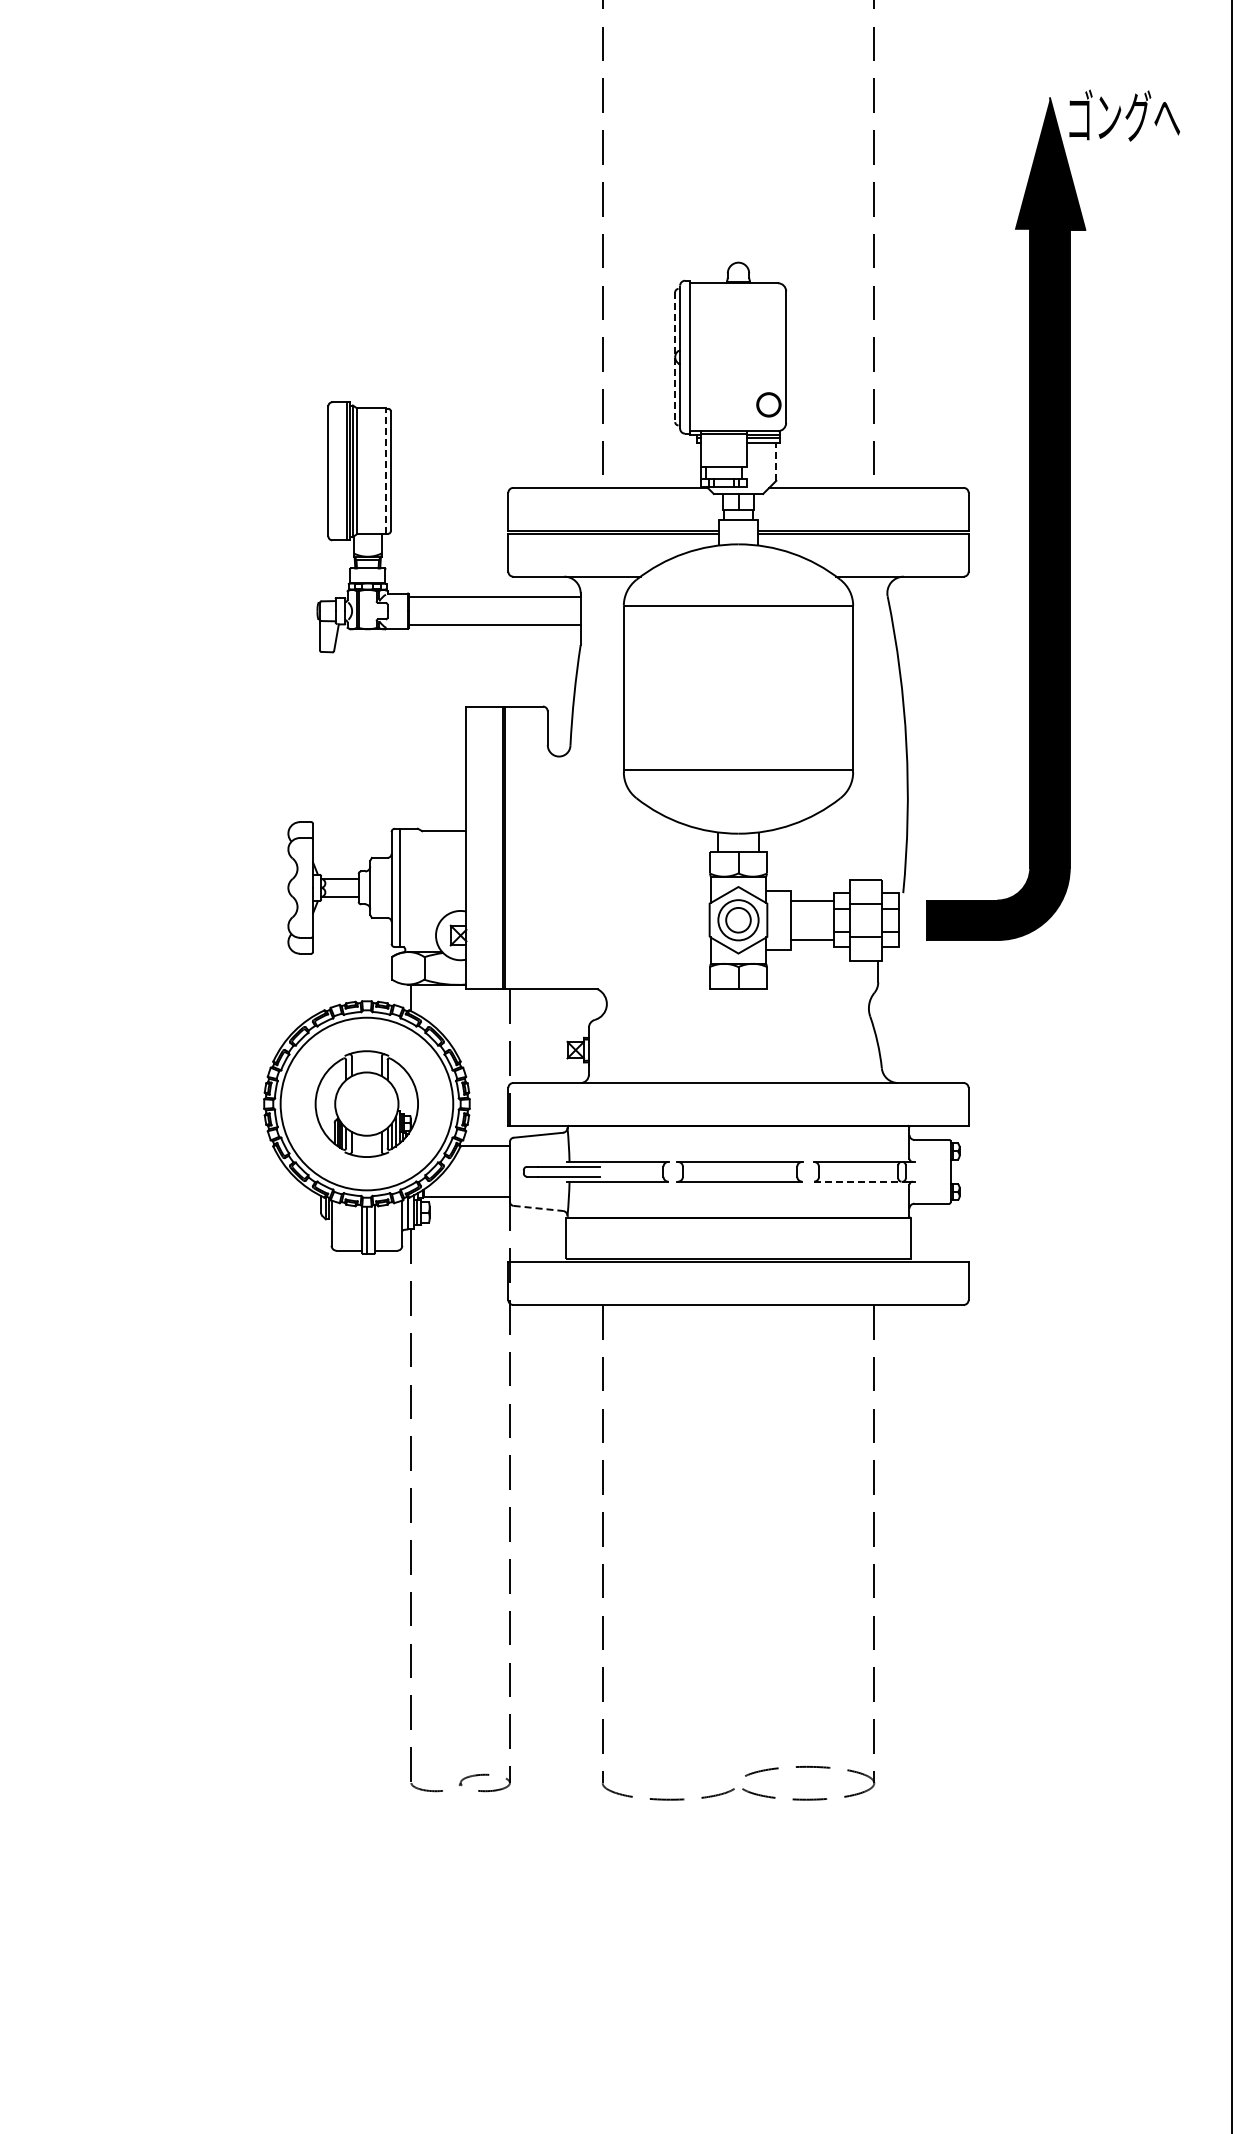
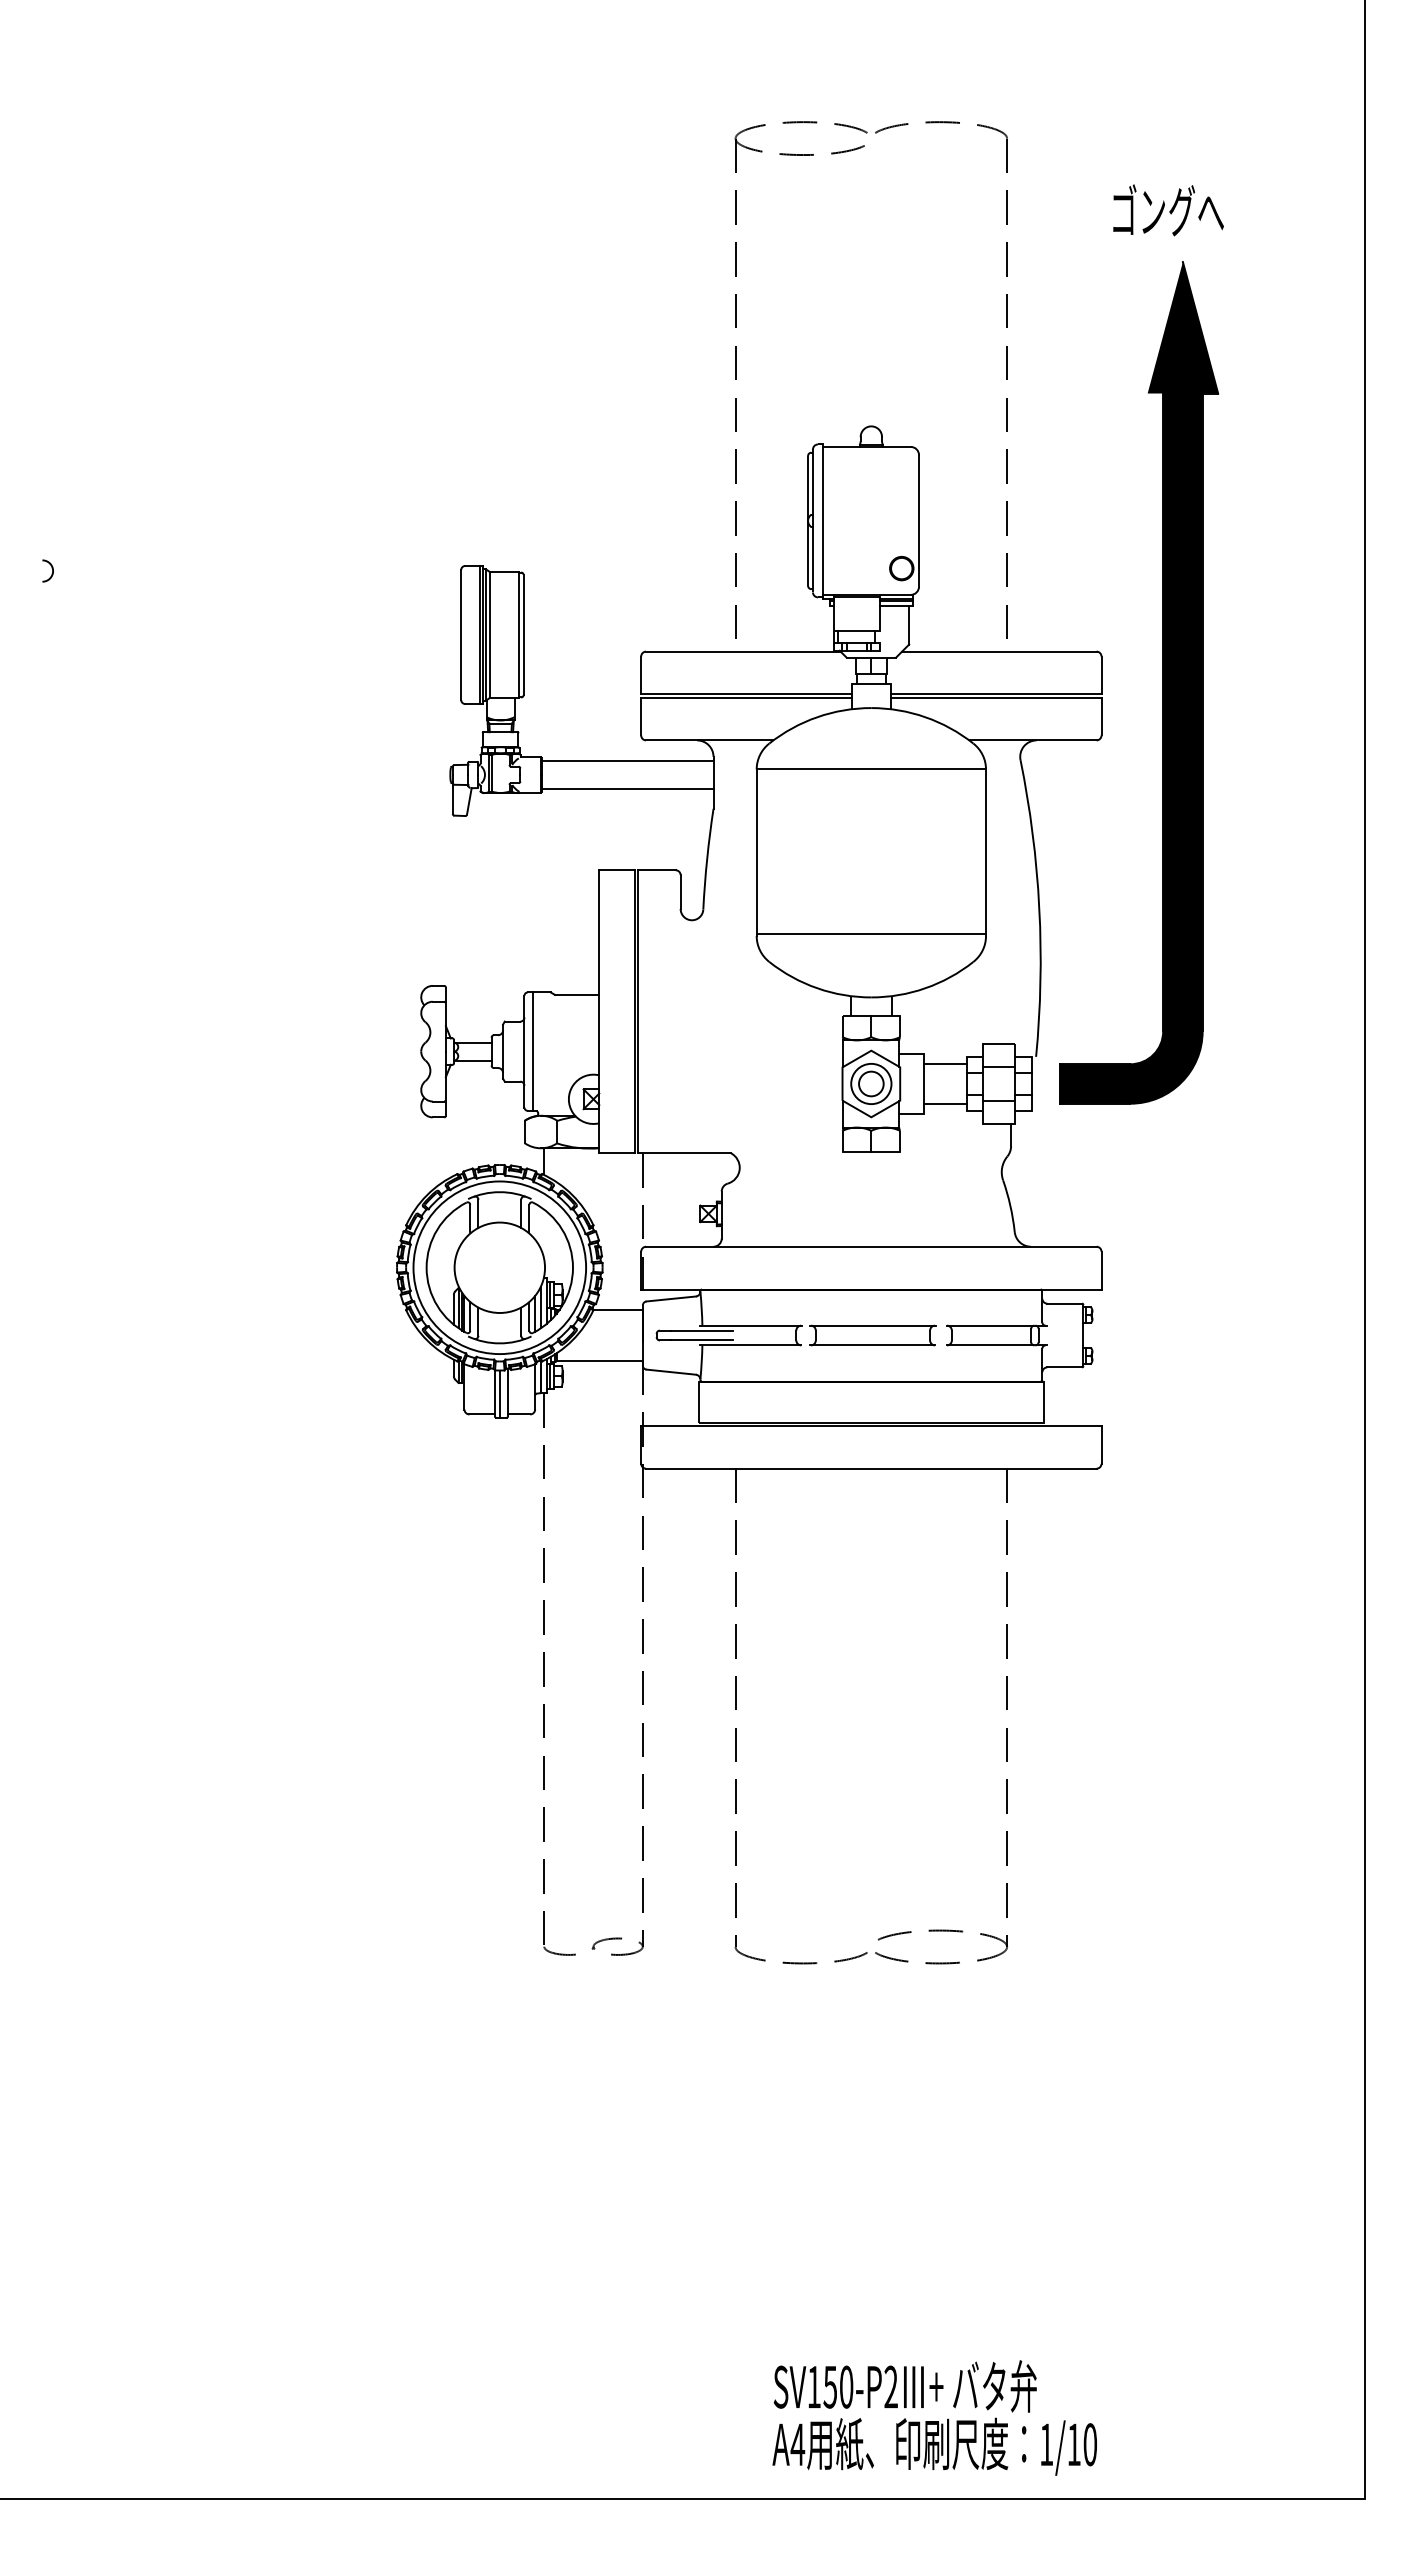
text: (1124, 115) -> (1168, 210), moved
line: (675, 356) -> (808, 520), dashed -> solid
line: (776, 460) -> (909, 624), dashed -> solid
line: (385, 471) -> (518, 635), dashed -> solid
part: (366, 1103) -> (499, 1267), size x1.43
line: (858, 1181) -> (991, 1345), dashed -> solid
line: (538, 1208) -> (671, 1372), dashed -> solid

